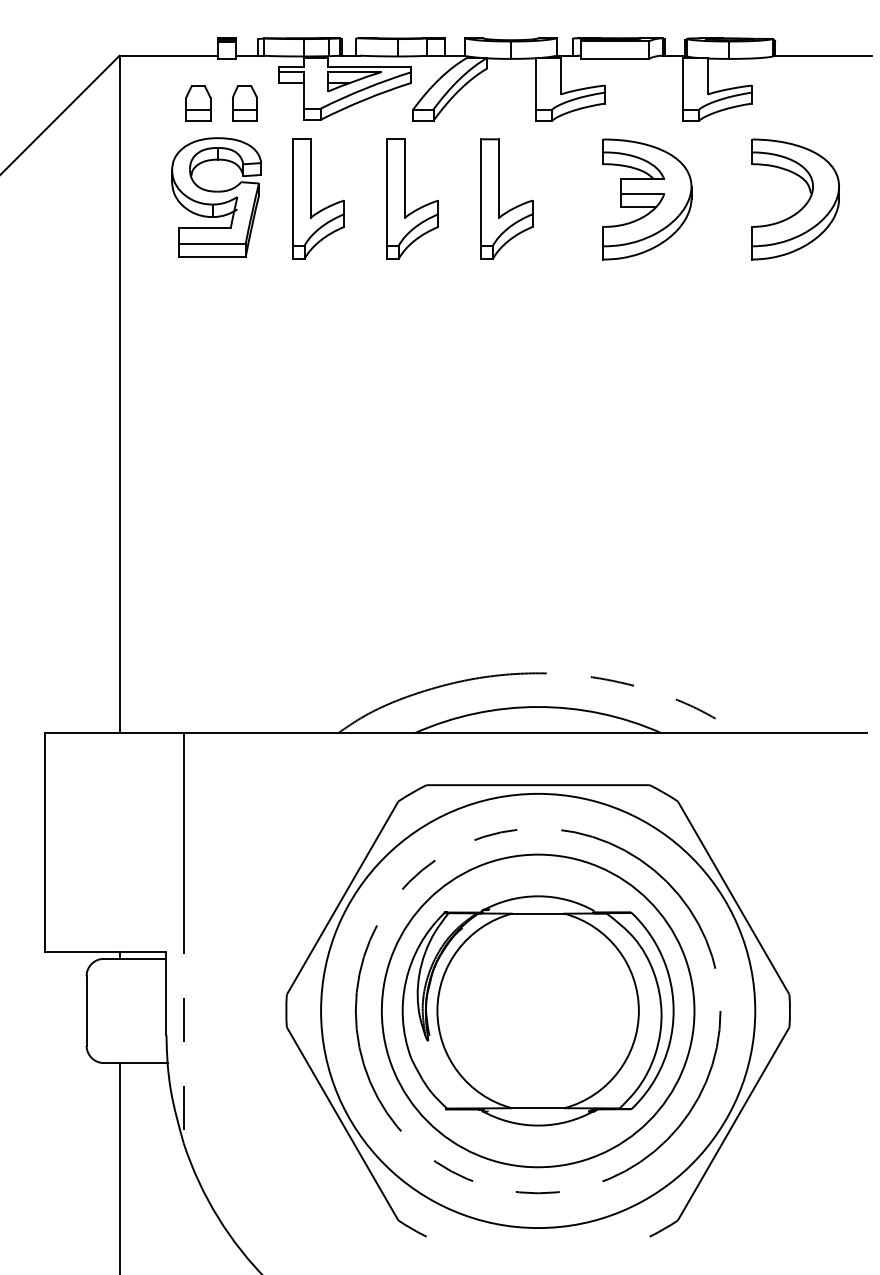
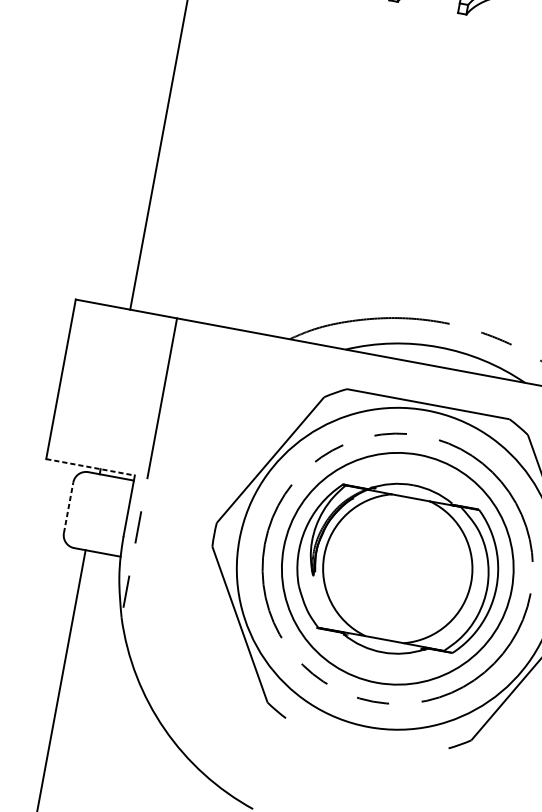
line: (105, 951) -> (90, 466), solid -> dashed
line: (86, 1010) -> (68, 507), solid -> dashed

